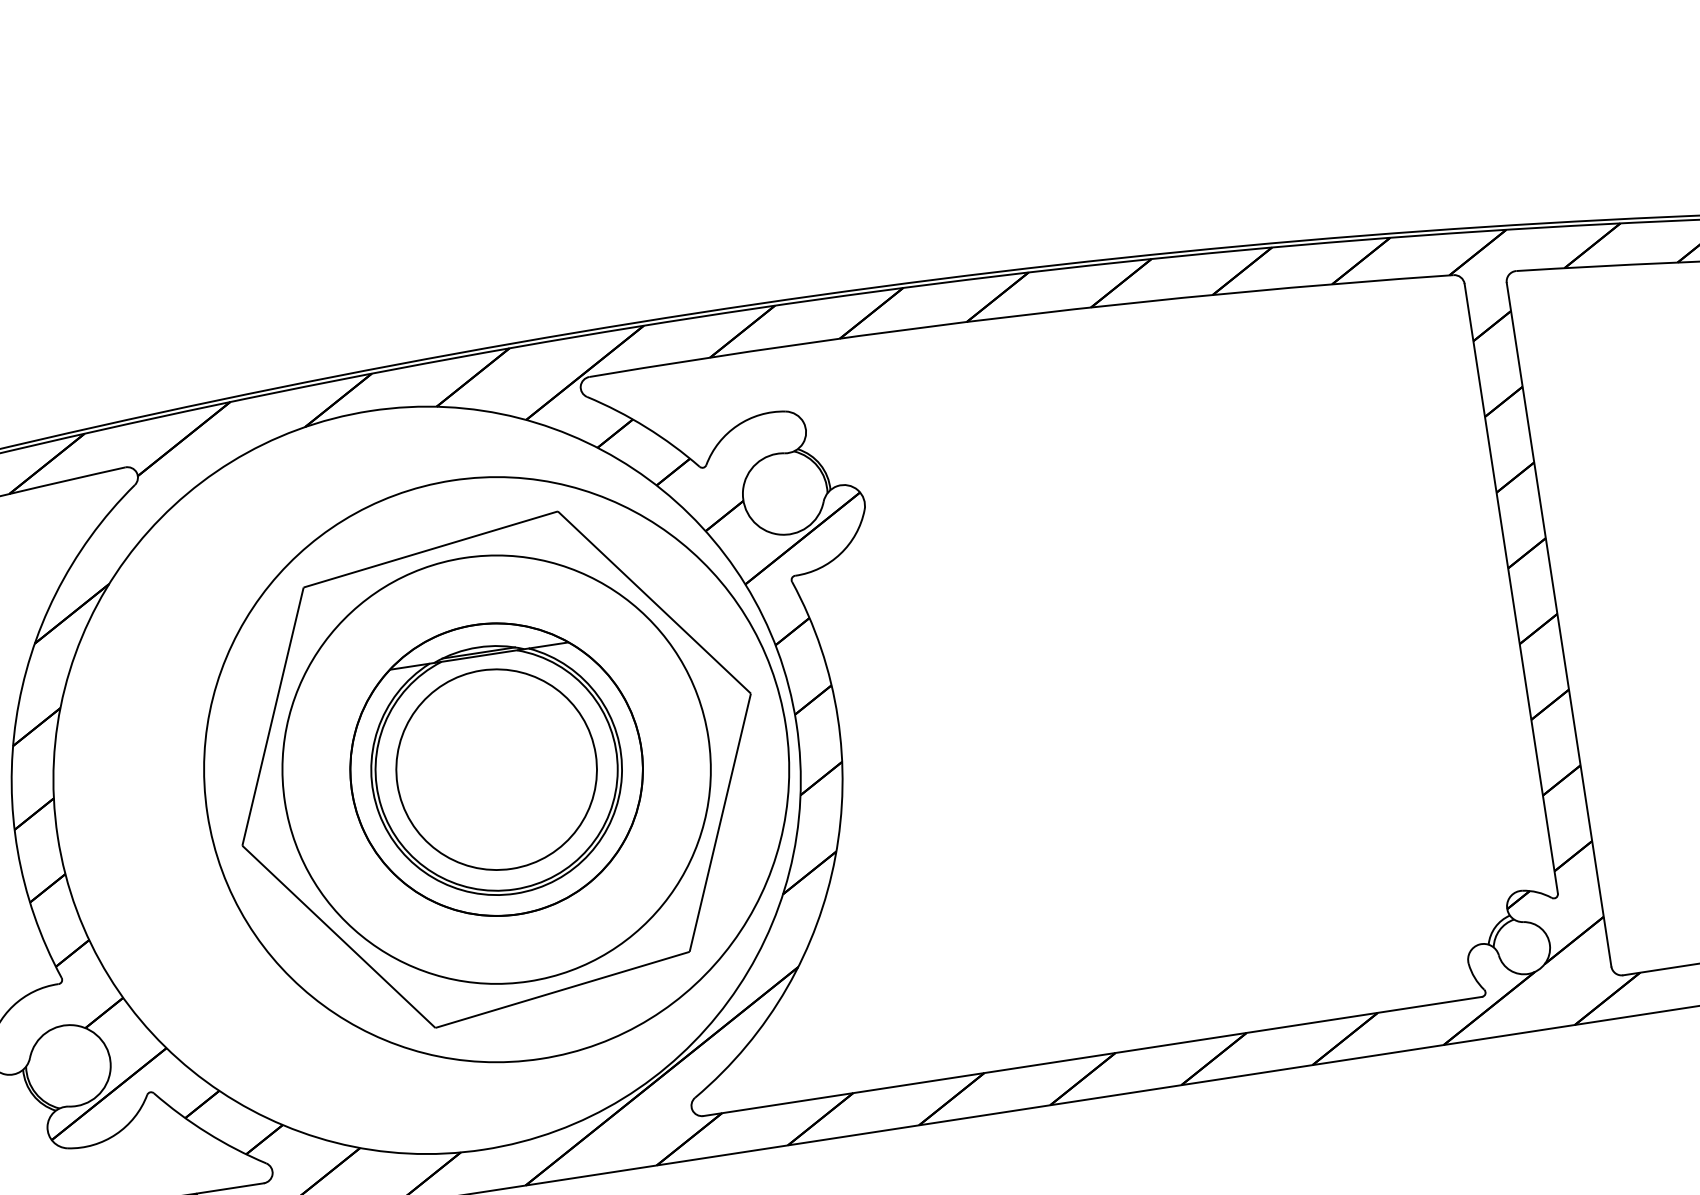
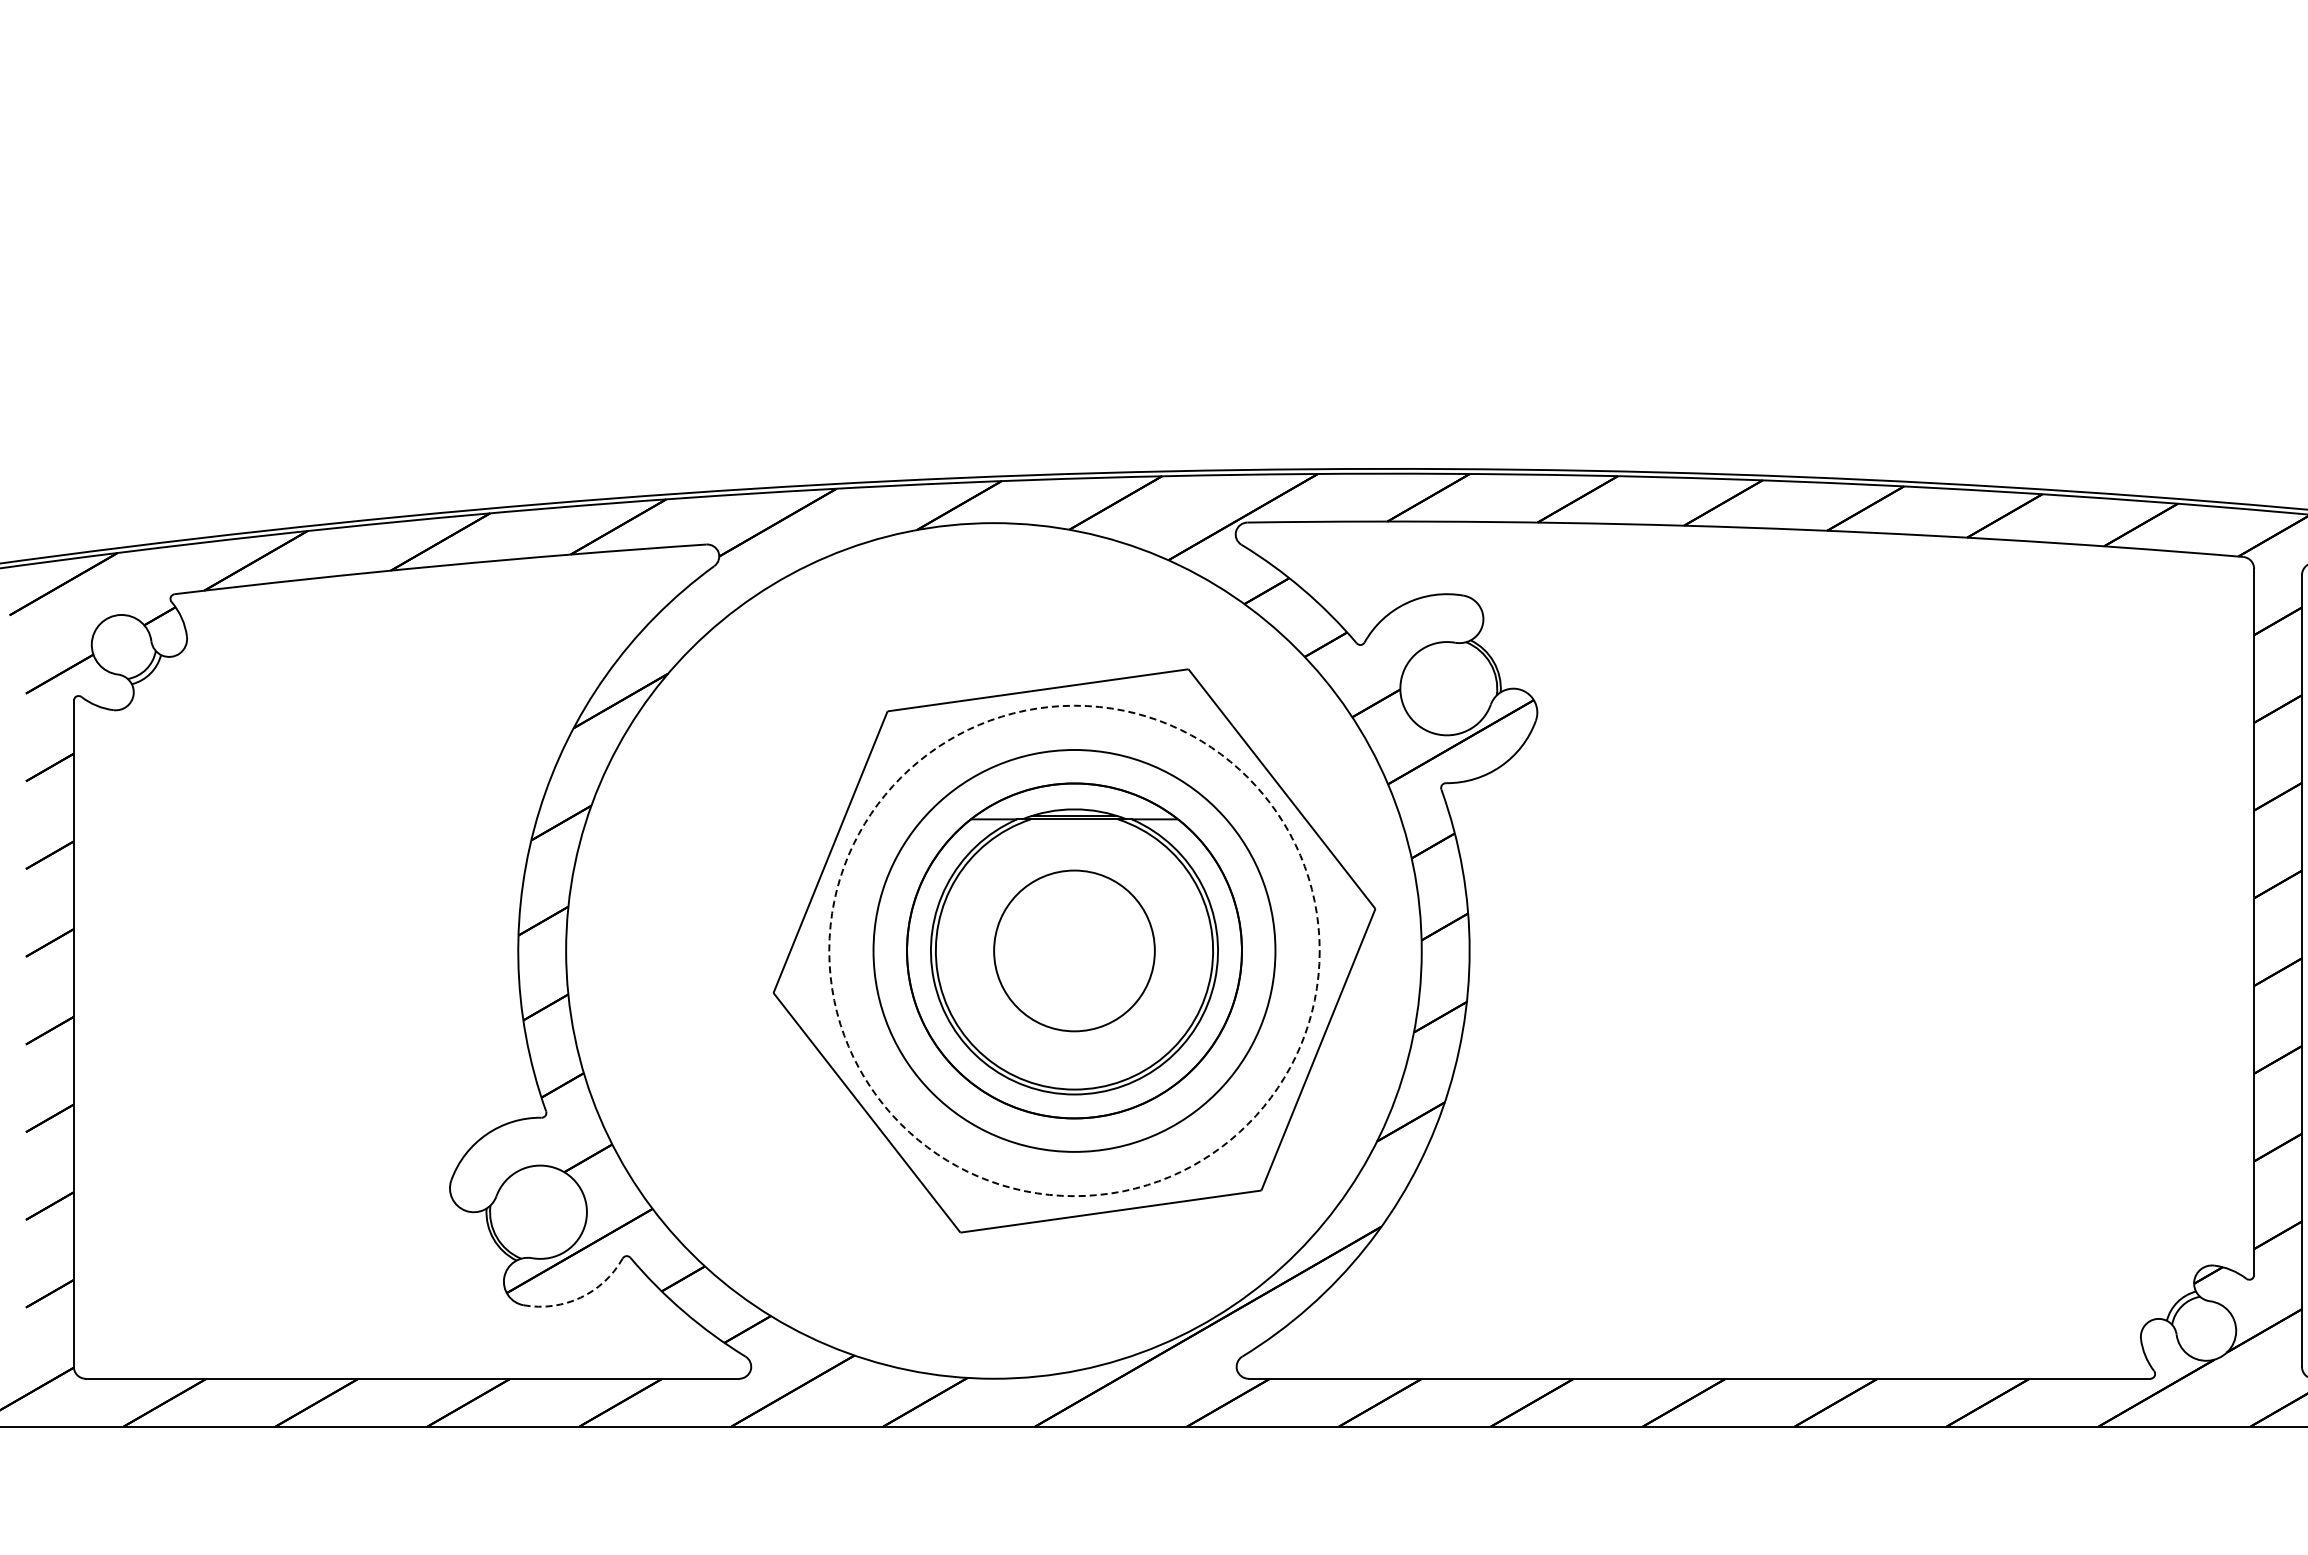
circle: (496, 769) -> (1074, 950), size x0.6
circle: (496, 769) -> (1074, 950), size x0.7
circle: (496, 769) -> (1074, 950), solid -> dashed
arc: (115, 1134) -> (580, 1297), solid -> dashed

